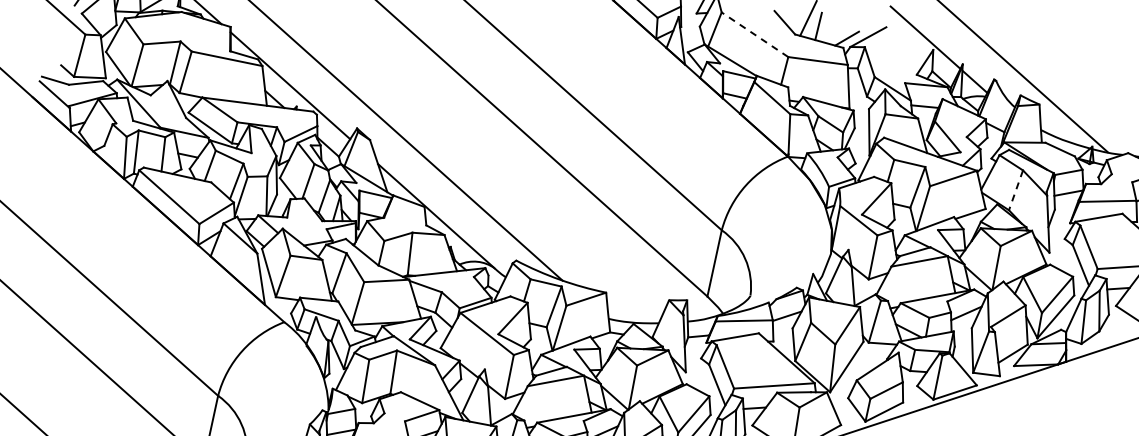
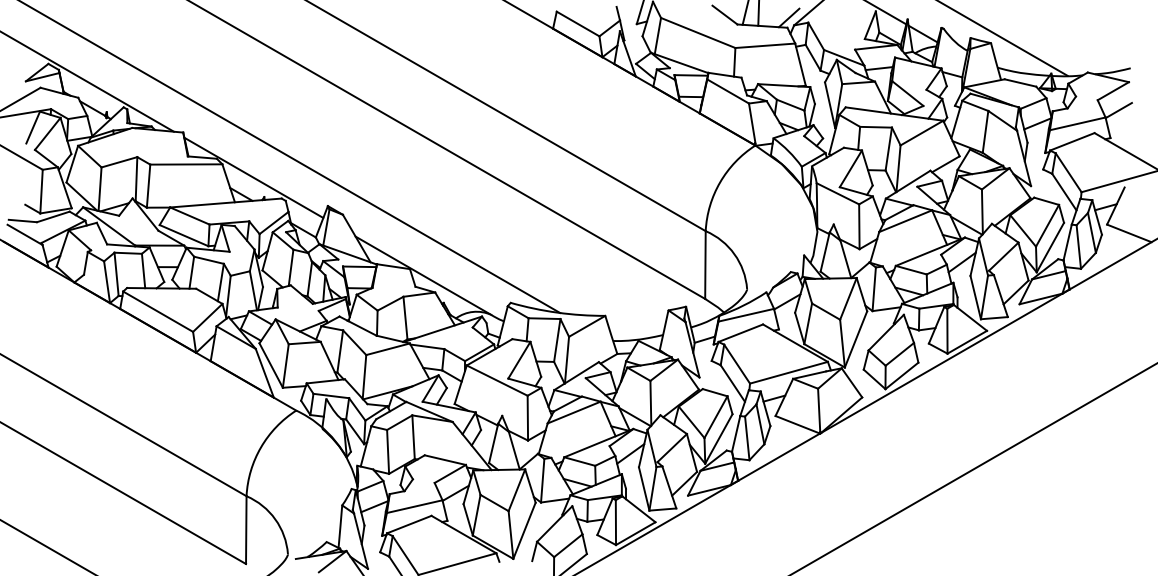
line: (754, 34) -> (697, 32), dashed -> solid
line: (1015, 190) -> (985, 132), dashed -> solid

